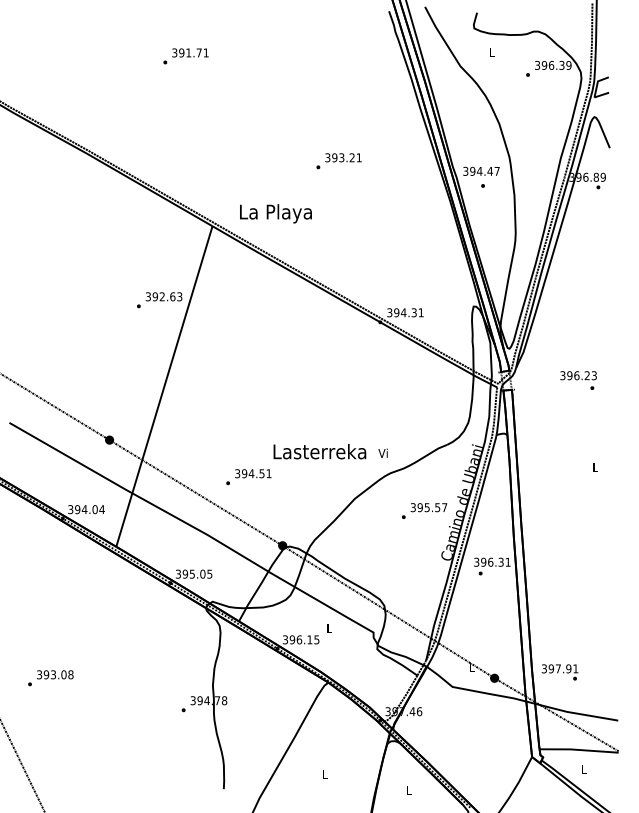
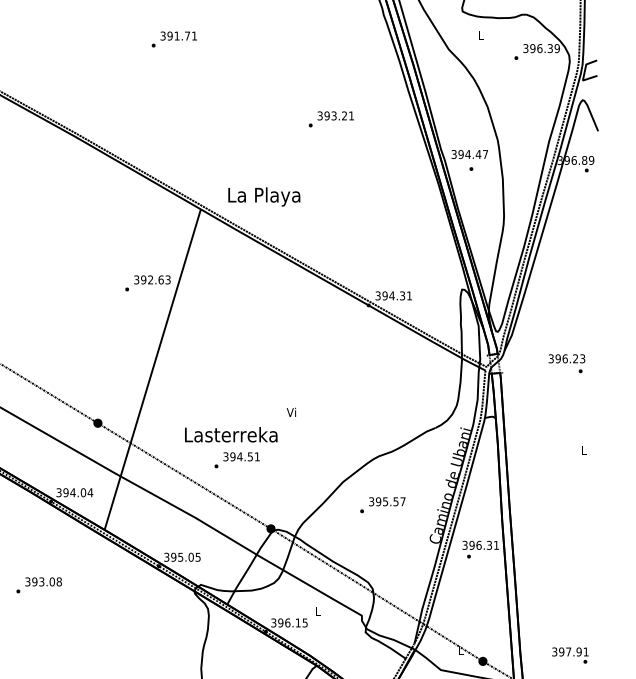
text: (338, 161) -> (330, 119), moved
text: (319, 451) -> (230, 434), moved
text: (382, 452) -> (290, 411), moved
text: (424, 510) -> (382, 504), moved
text: (559, 672) -> (569, 655), moved
text: (50, 678) -> (38, 585), moved

